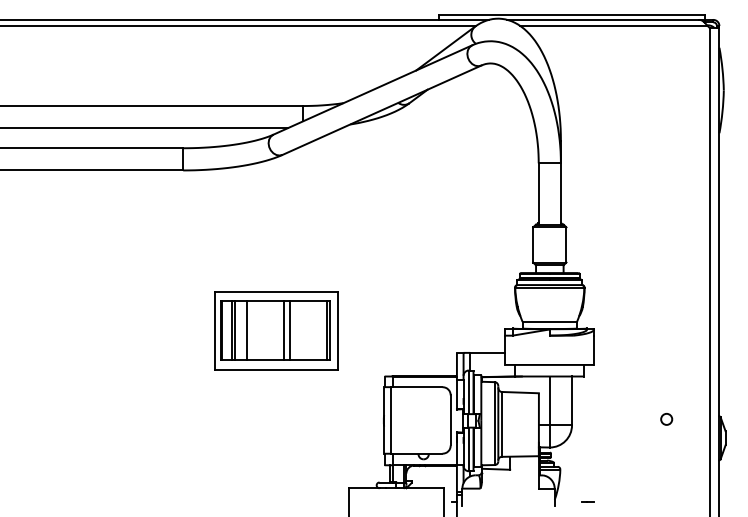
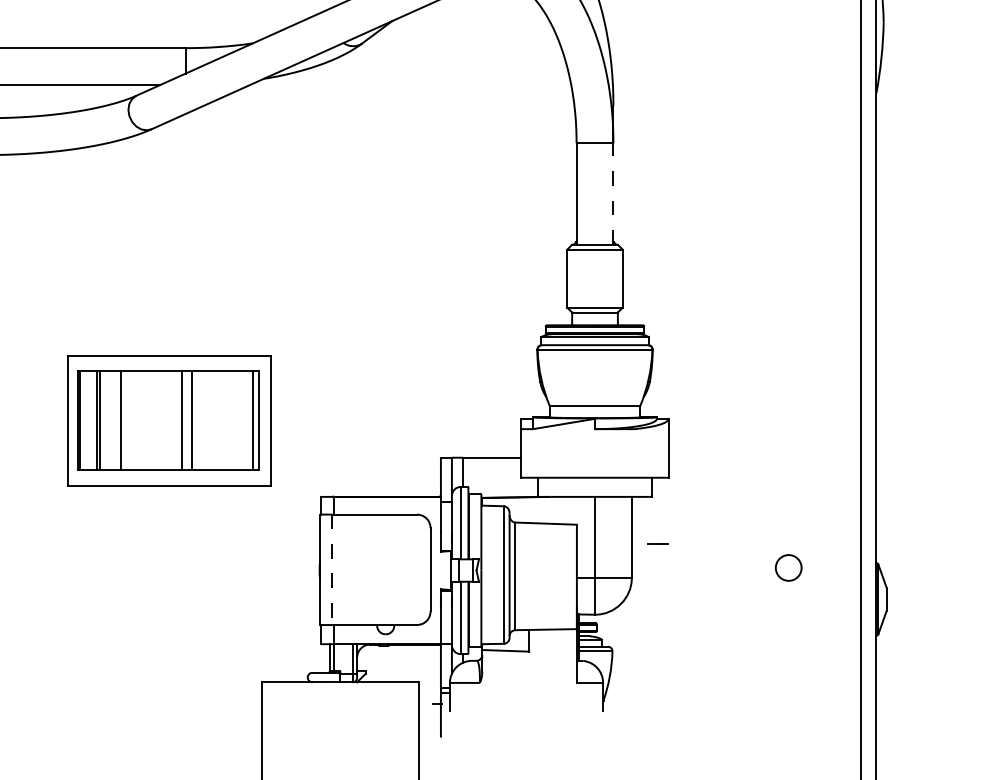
line: (560, 193) -> (612, 193), solid -> dashed
part: (276, 330) -> (169, 420), moved
circle: (666, 419) -> (788, 568), size x1.4
line: (391, 420) -> (332, 569), solid -> dashed
line: (587, 501) -> (657, 543), moved

